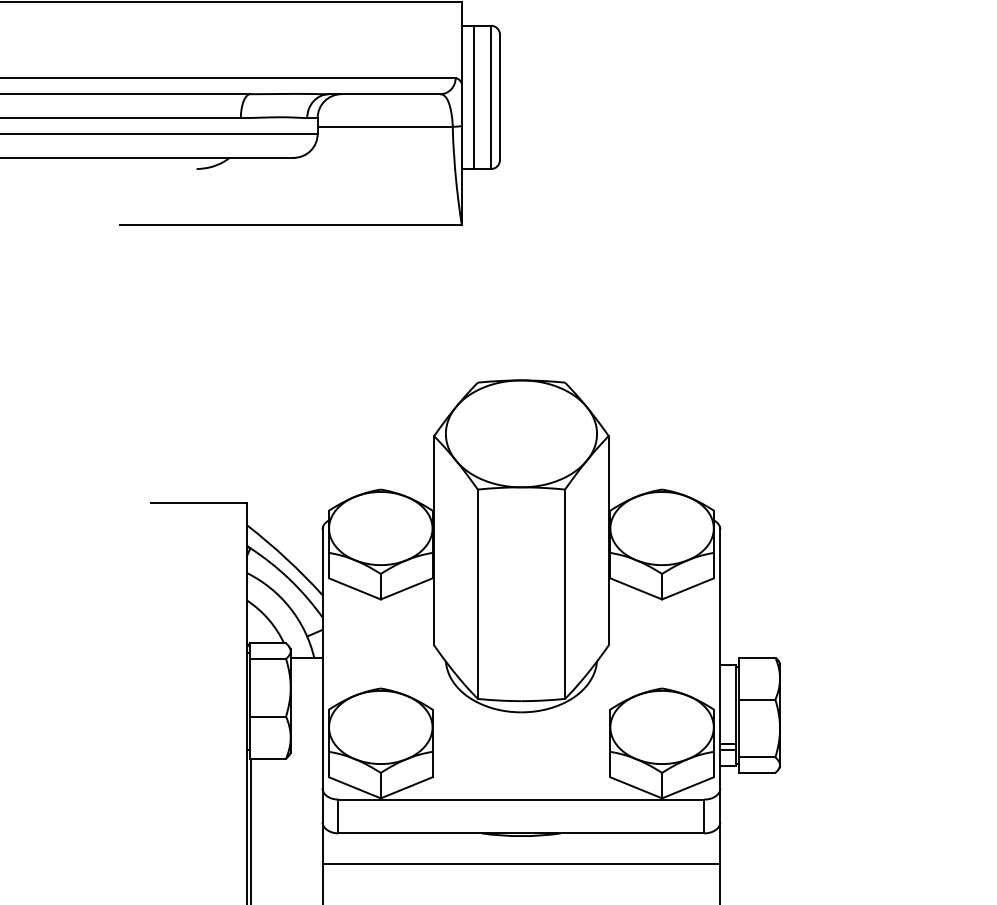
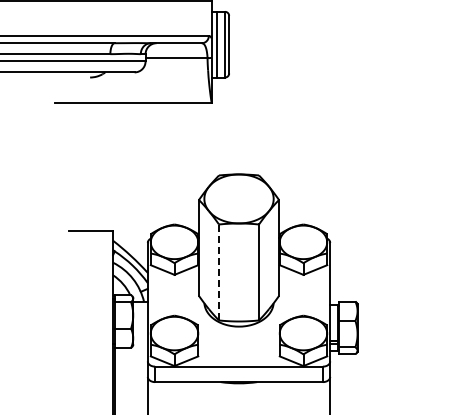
line: (478, 594) -> (219, 272), solid -> dashed
line: (520, 864) -> (238, 396), removed

